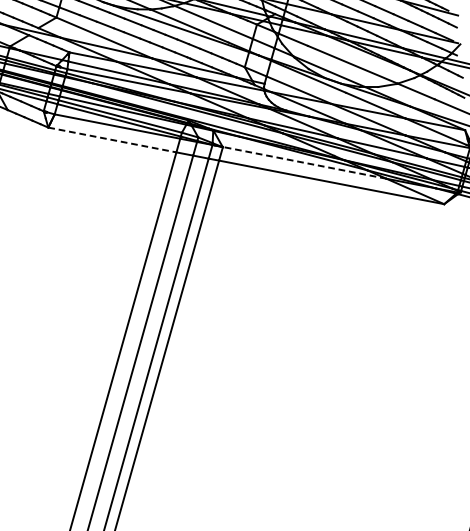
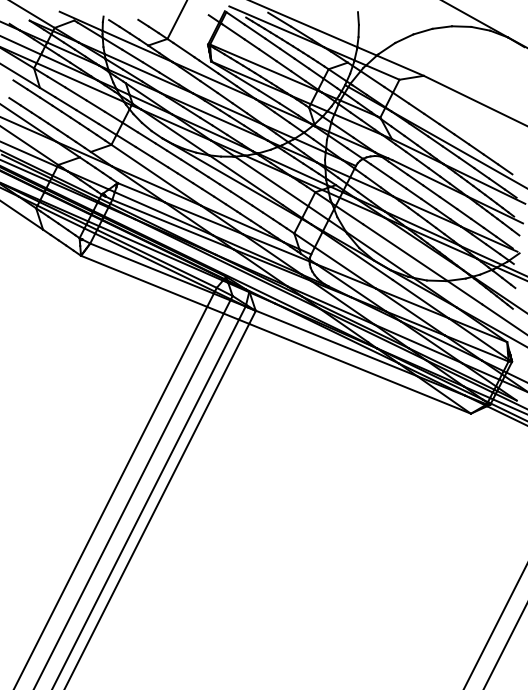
line: (112, 140) -> (144, 281), dashed -> solid
line: (303, 163) -> (335, 343), dashed -> solid

